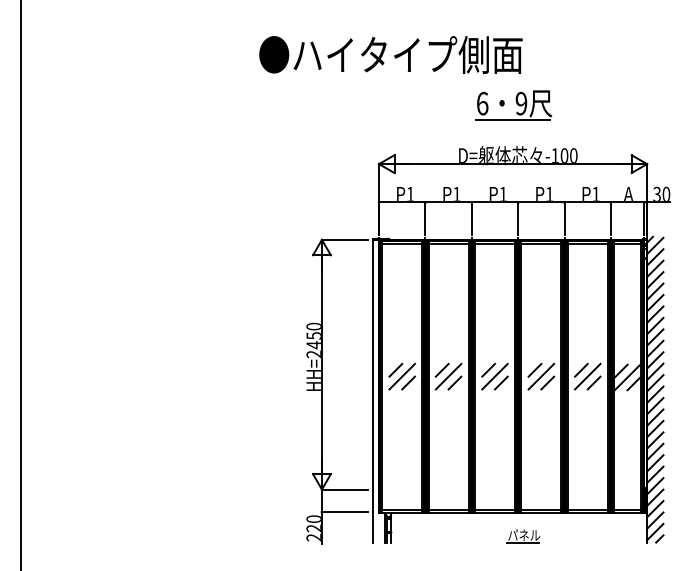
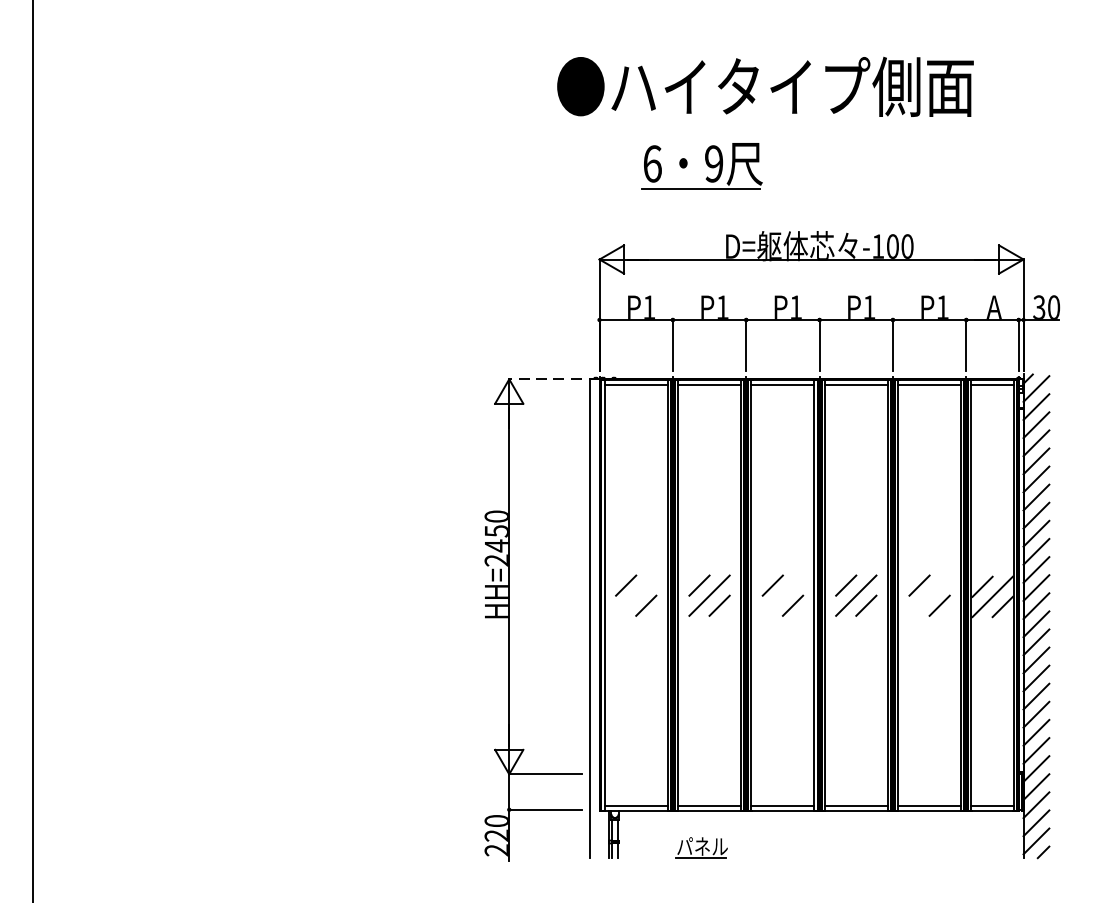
text: (390, 54) -> (764, 86), moved
part: (513, 105) -> (701, 166), moved
line: (344, 239) -> (544, 378), solid -> dashed
line: (401, 376) -> (635, 595), removed
line: (494, 376) -> (782, 595), removed
line: (587, 376) -> (929, 595), removed
part: (523, 536) -> (701, 848), moved

